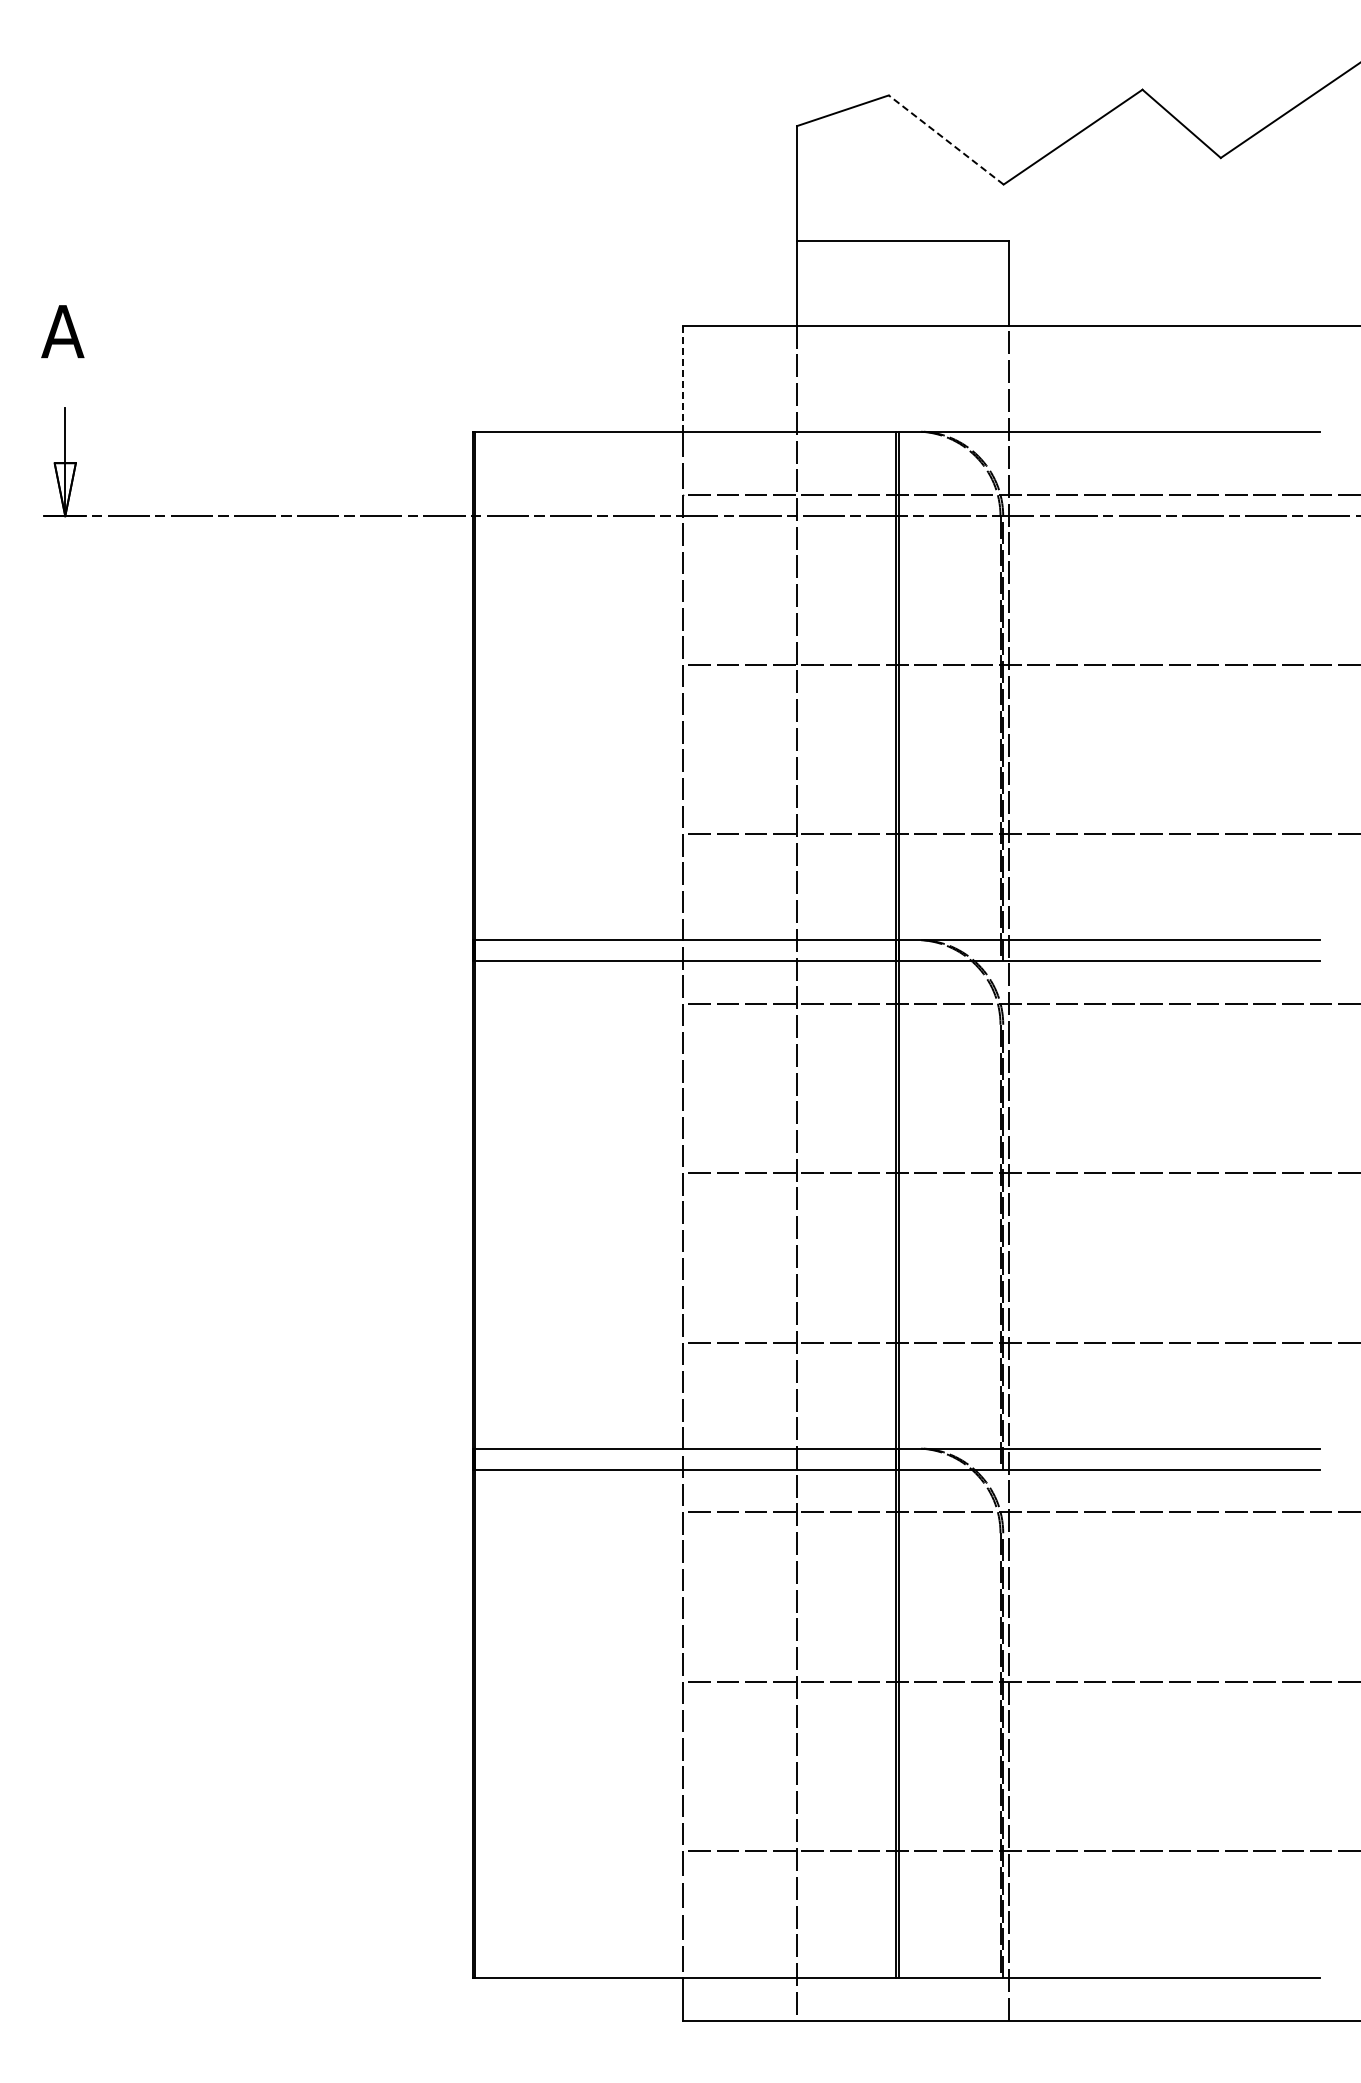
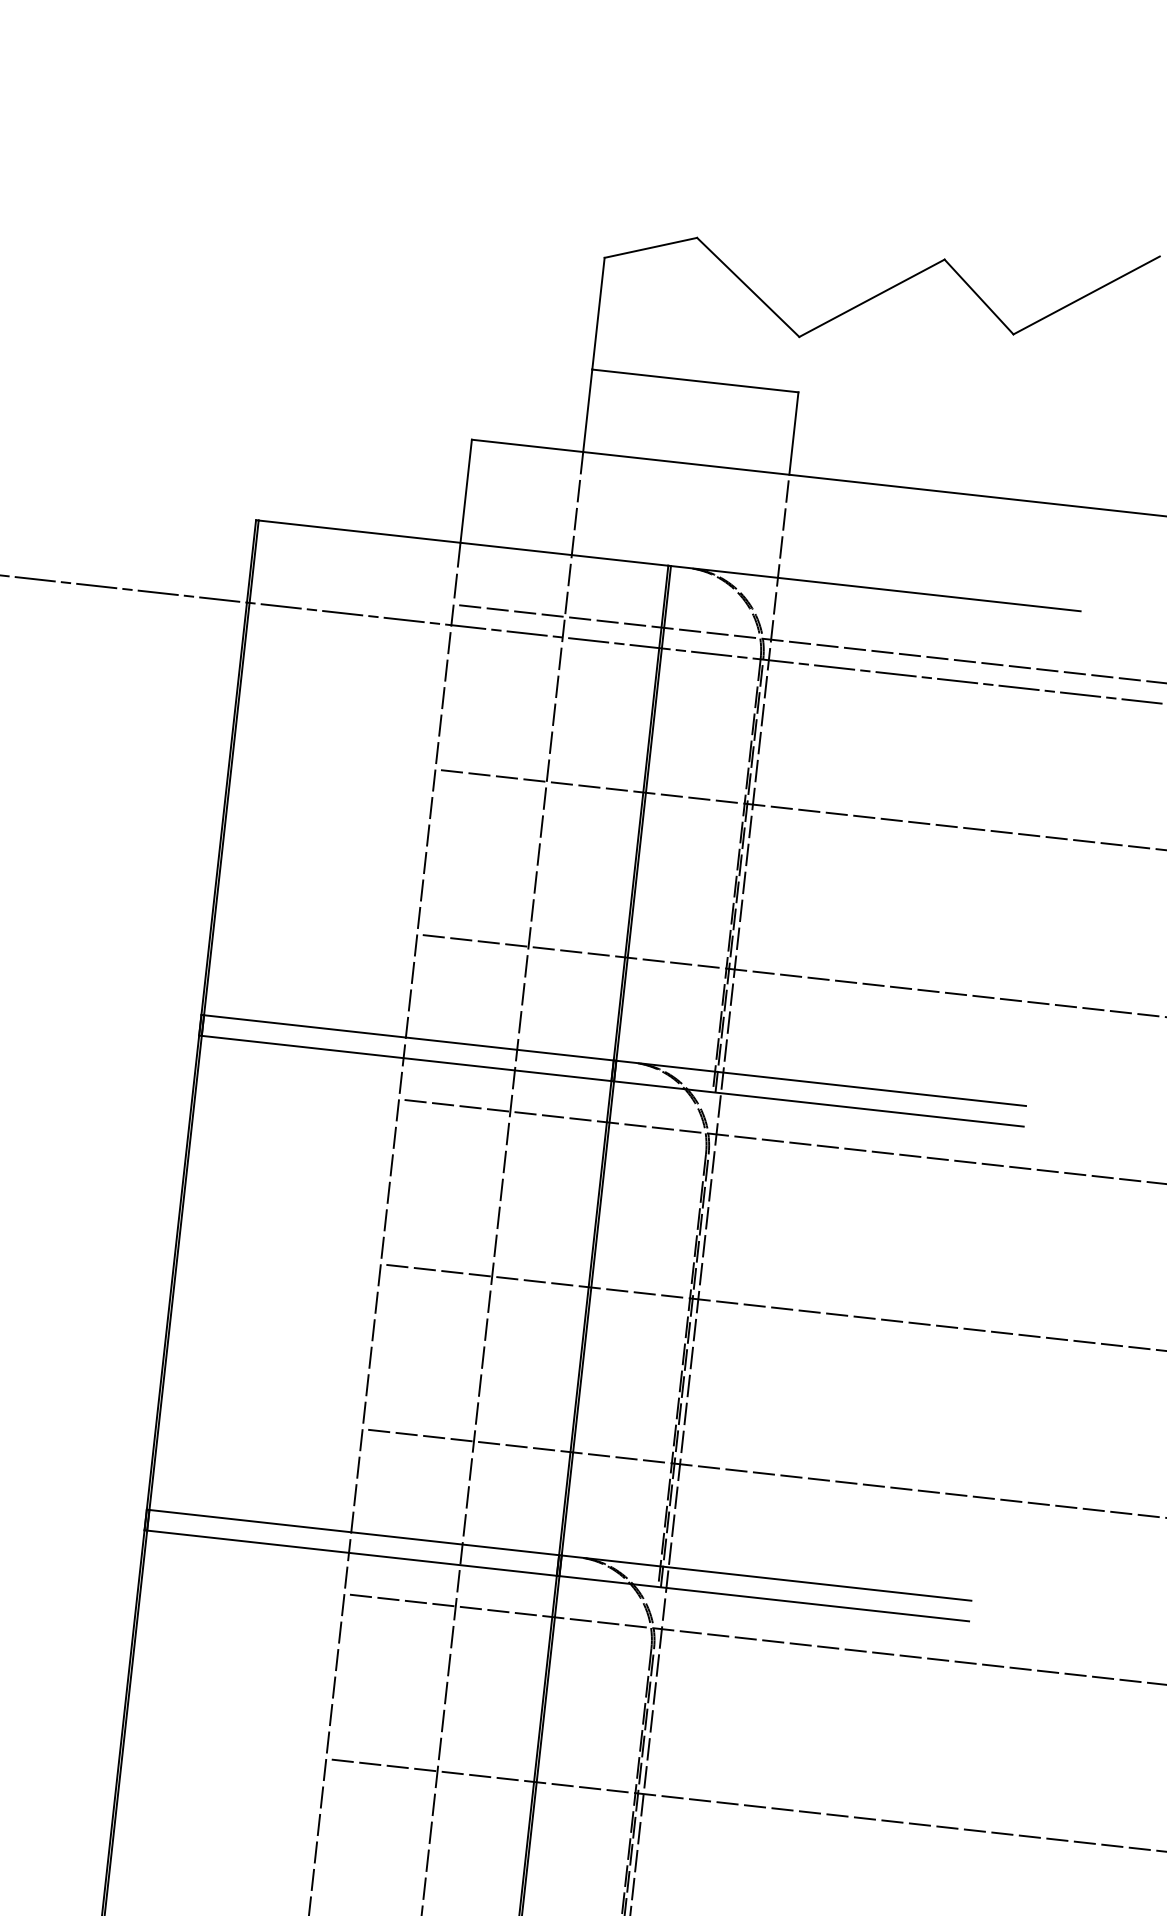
line: (946, 140) -> (748, 287), dashed -> solid
line: (682, 378) -> (466, 491), dashed -> solid

